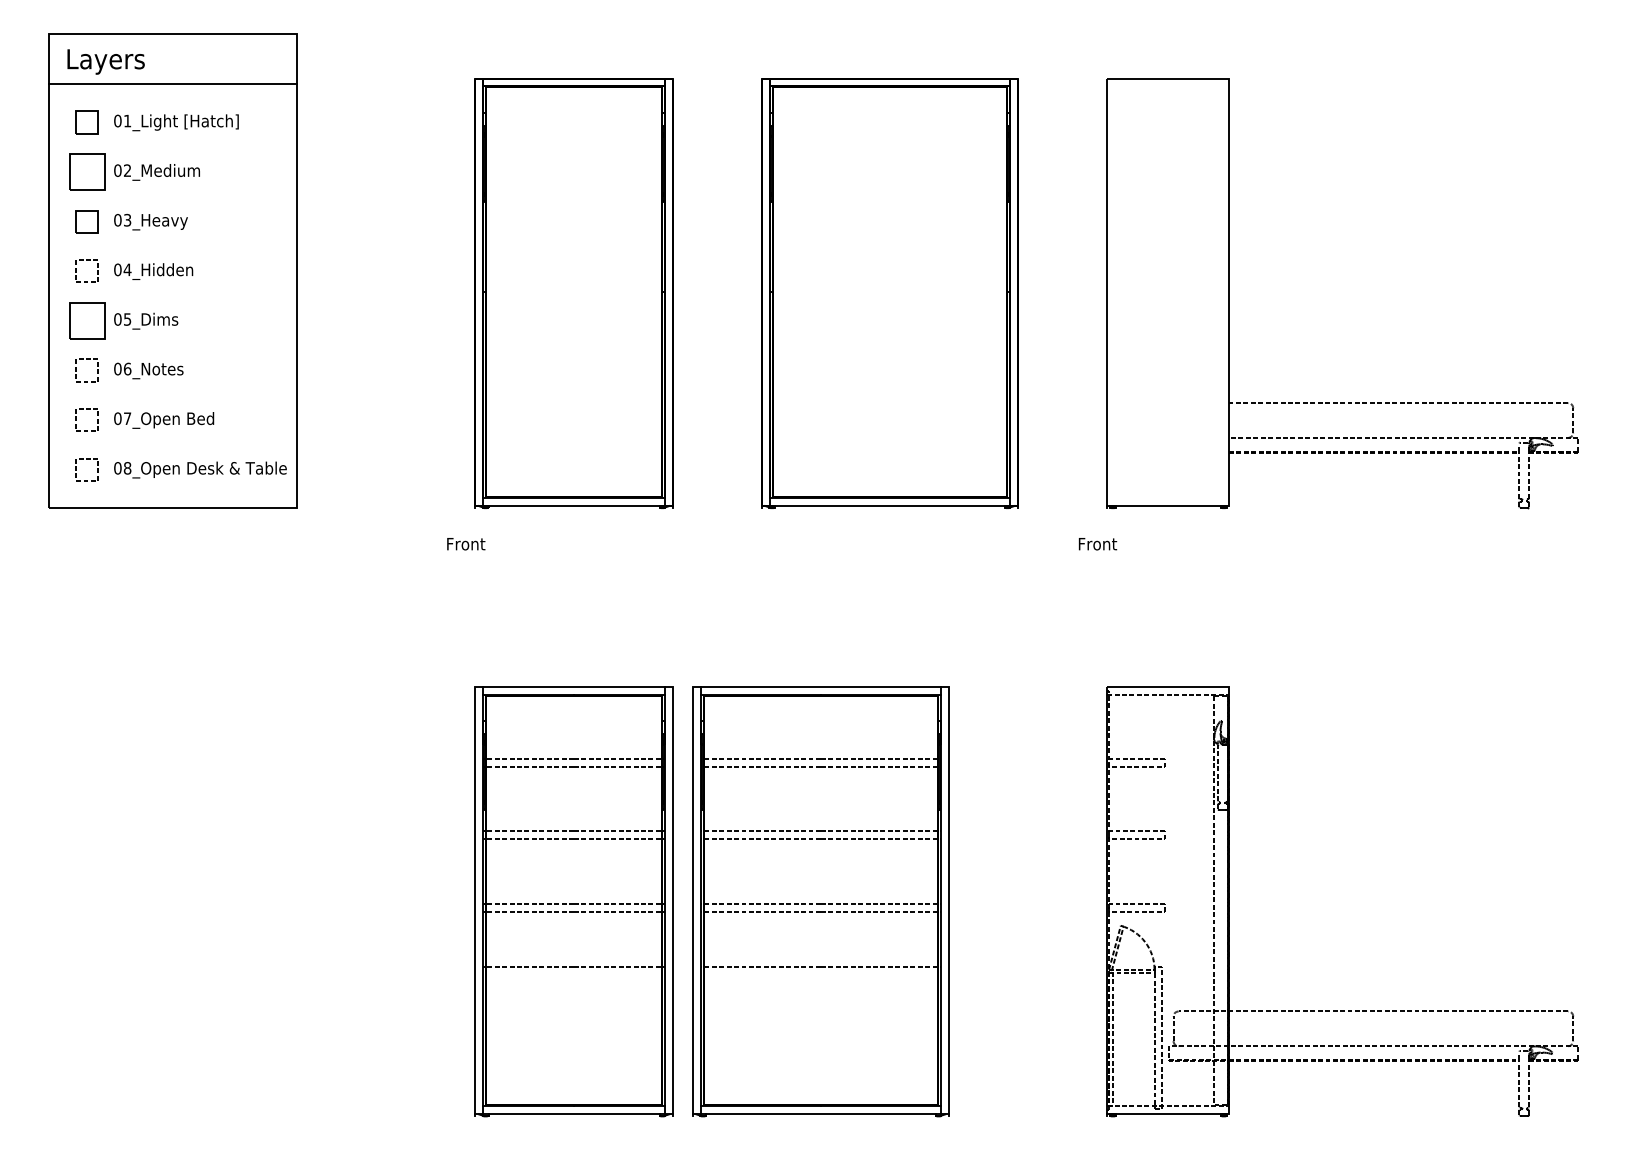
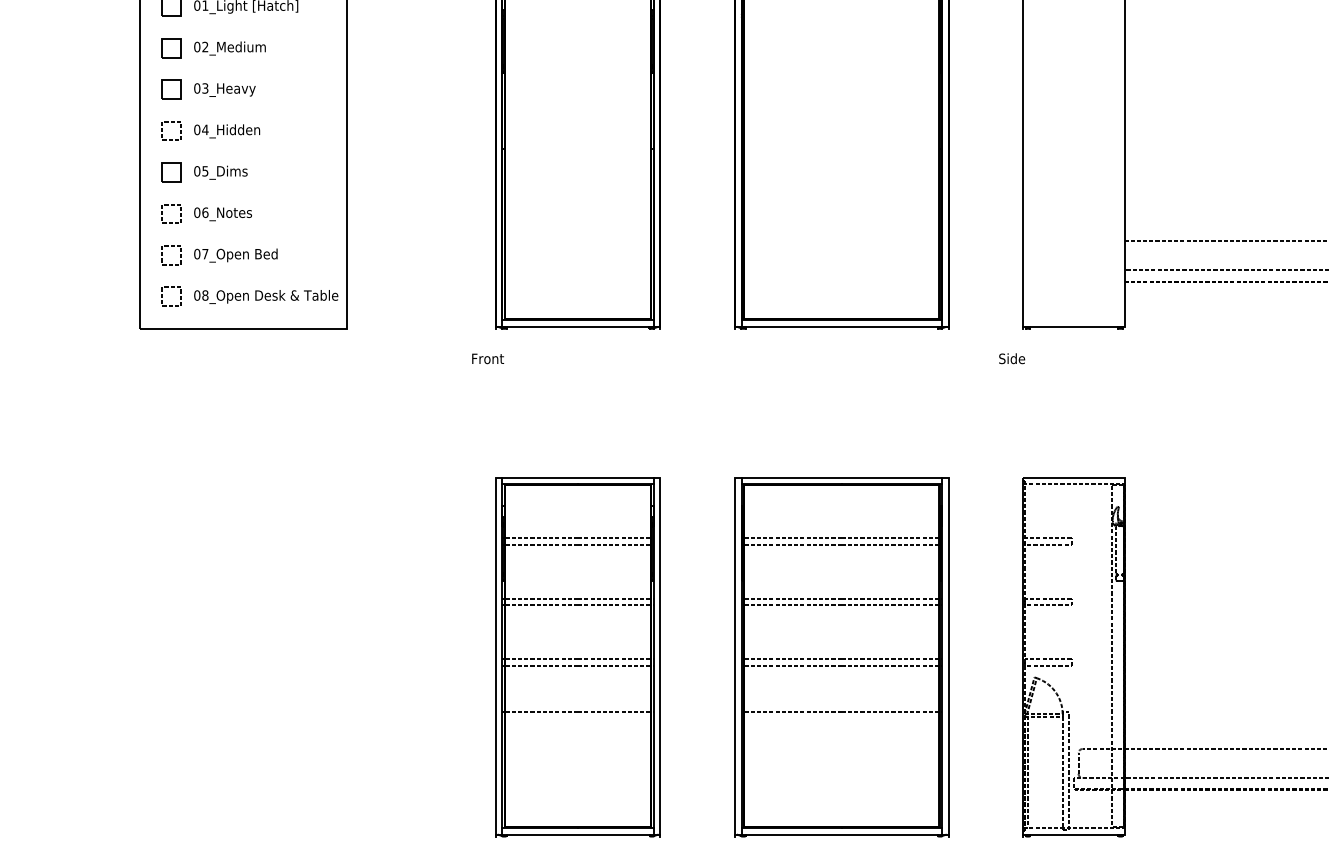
part: (86, 171) -> (171, 47), size x0.62
part: (86, 320) -> (171, 172), size x0.62
text: (1097, 543) -> (1015, 358), Front -> Side
part: (820, 901) -> (841, 657), moved

